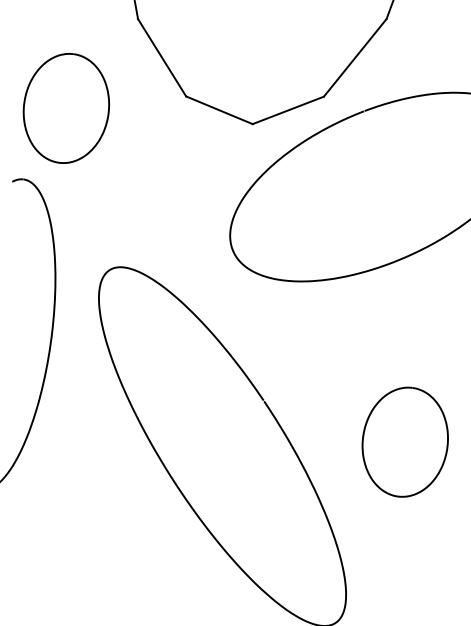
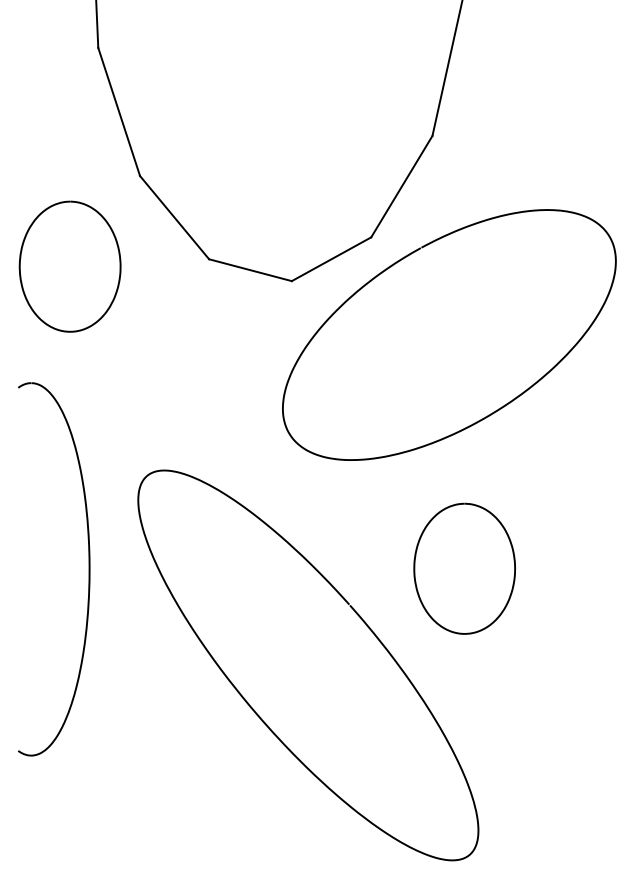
curve: (26, 96) -> (21, 258), moved
curve: (364, 436) -> (415, 568), moved

